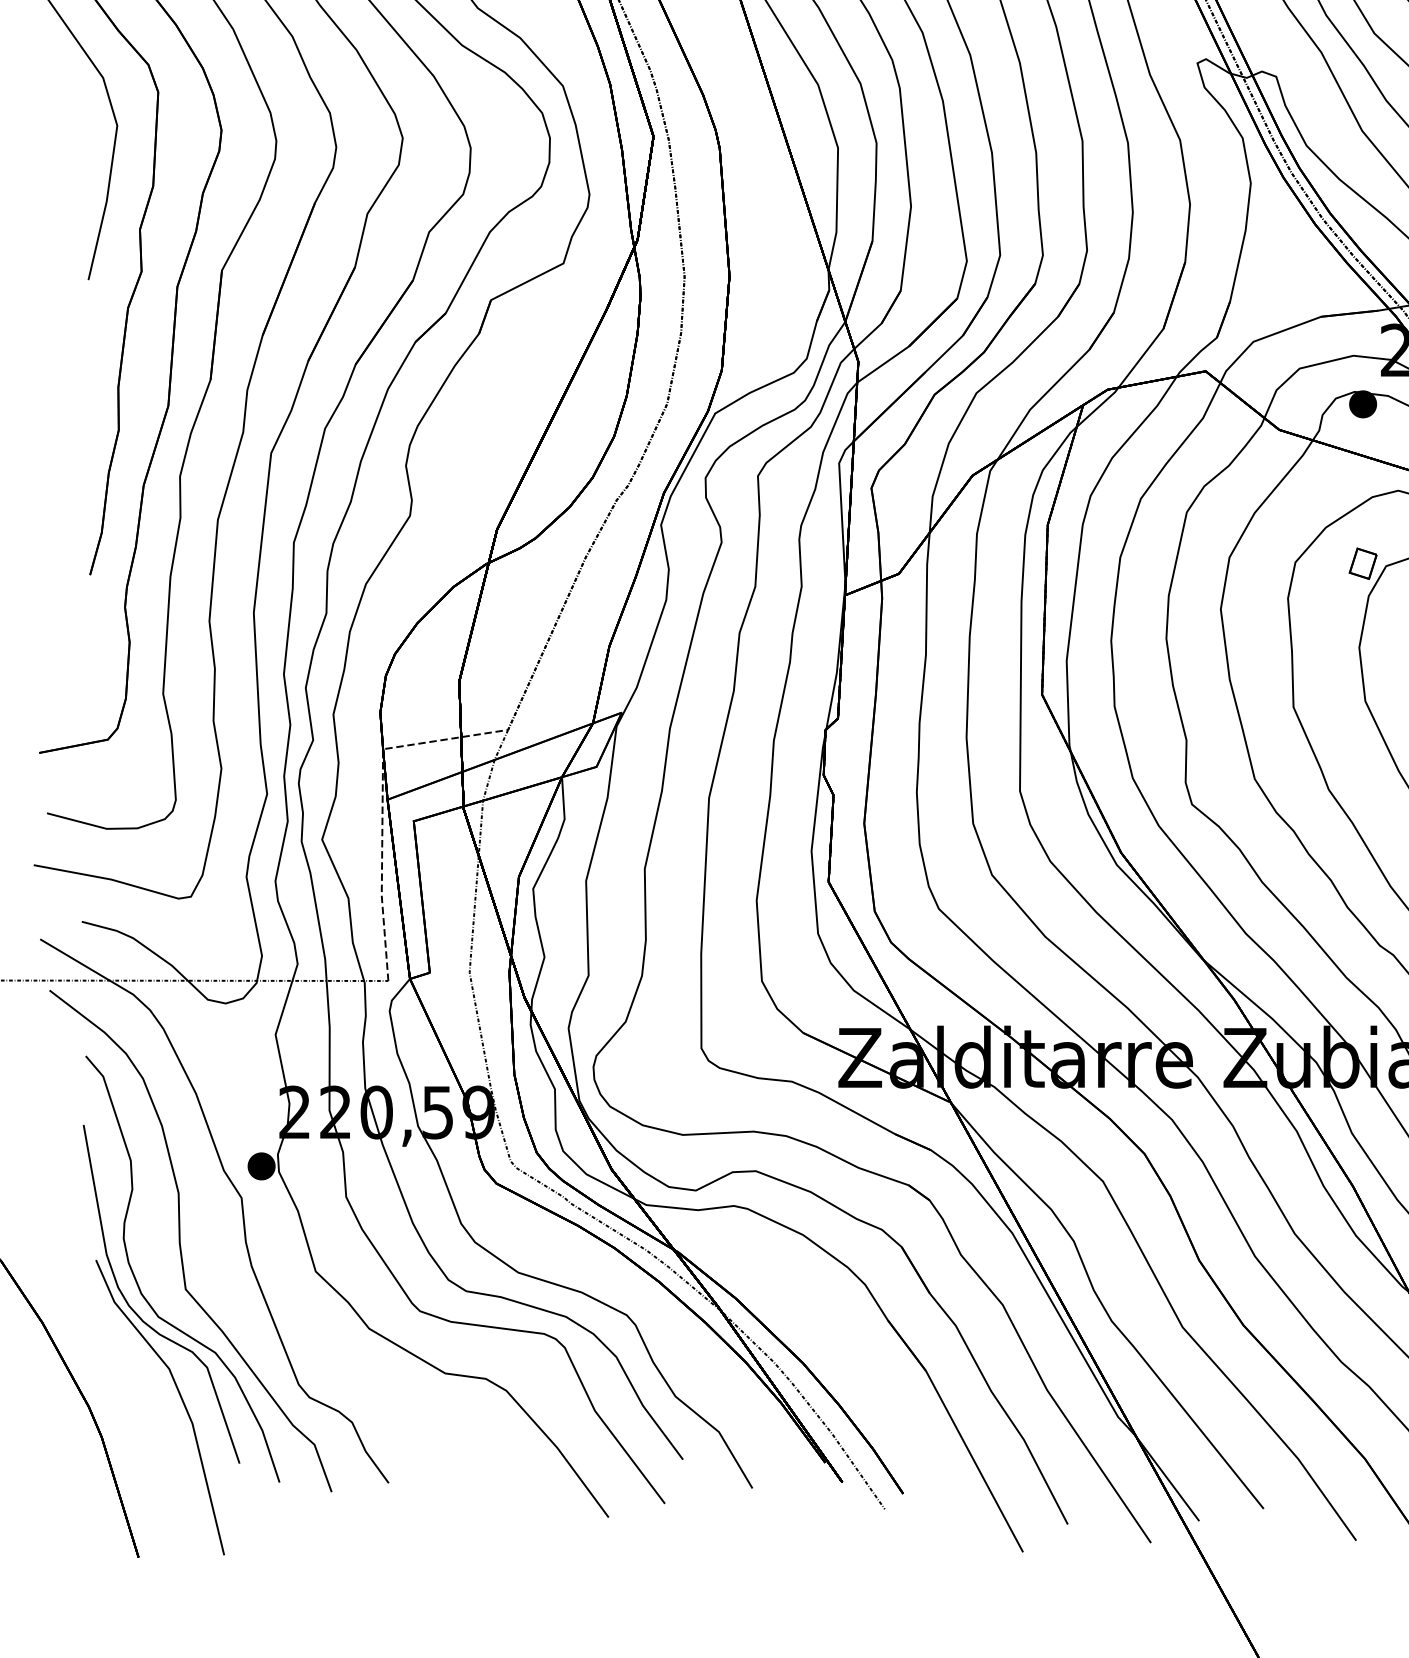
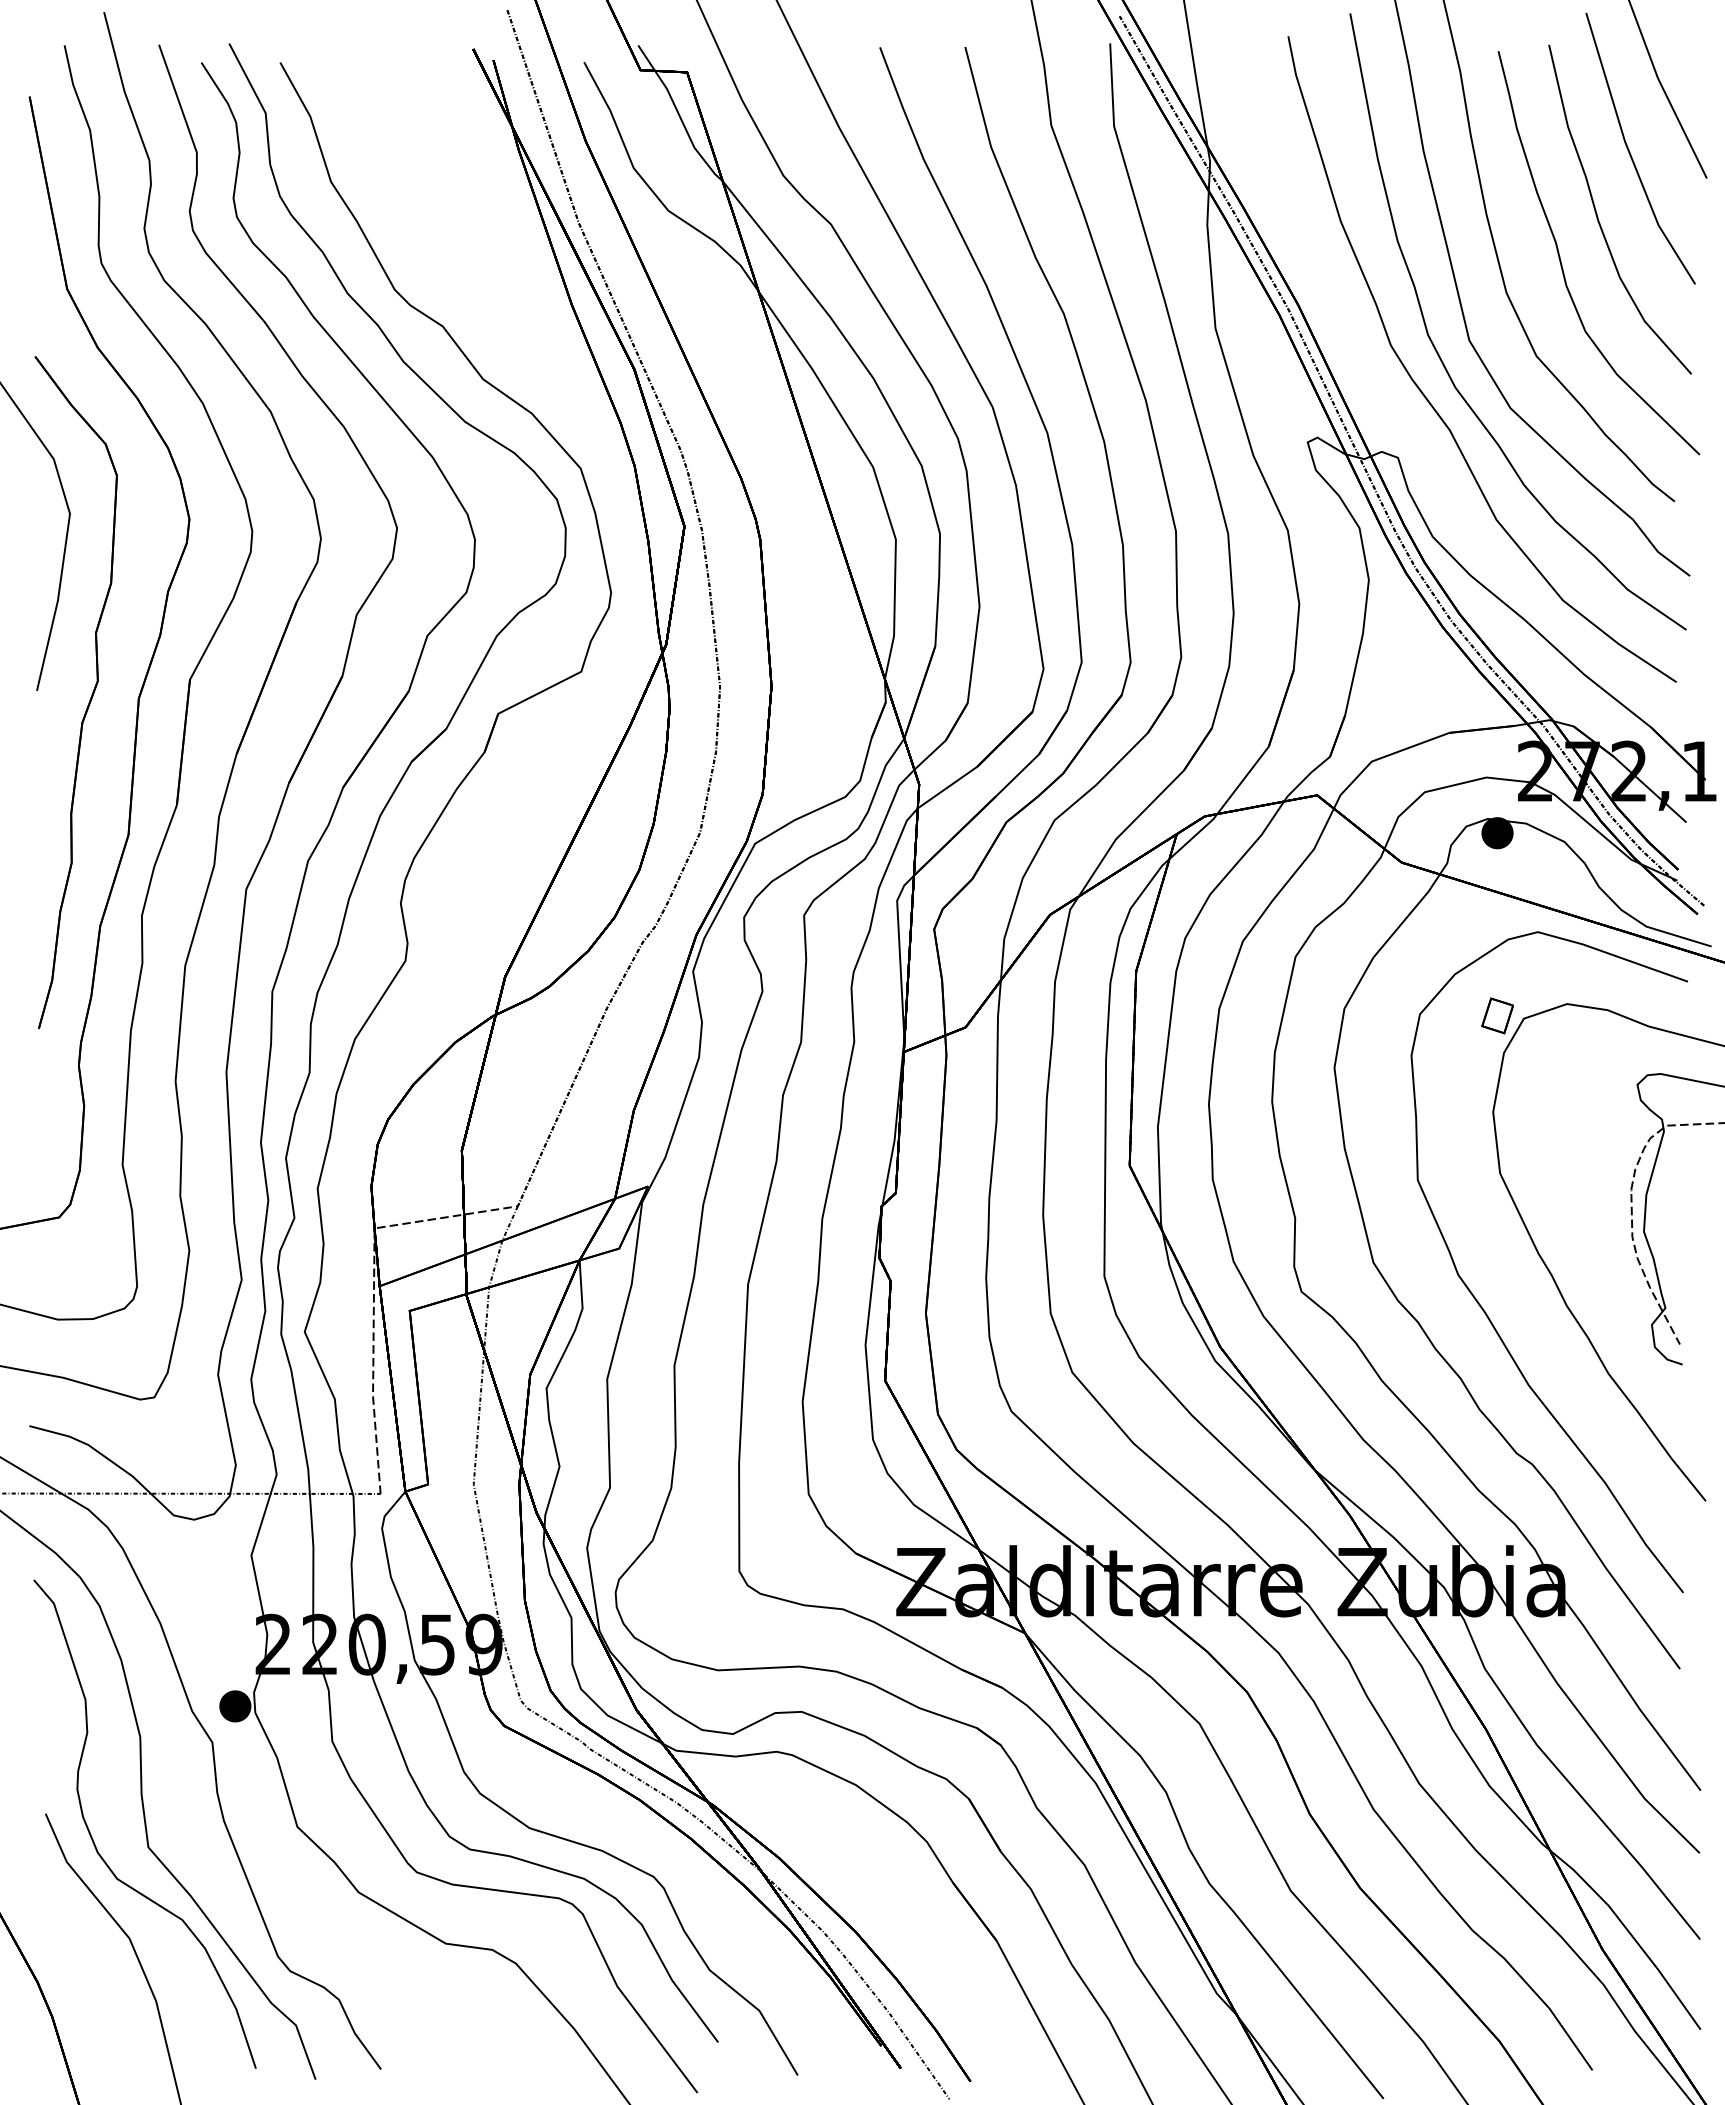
curve: (138, 1314) -> (94, 1876), removed

